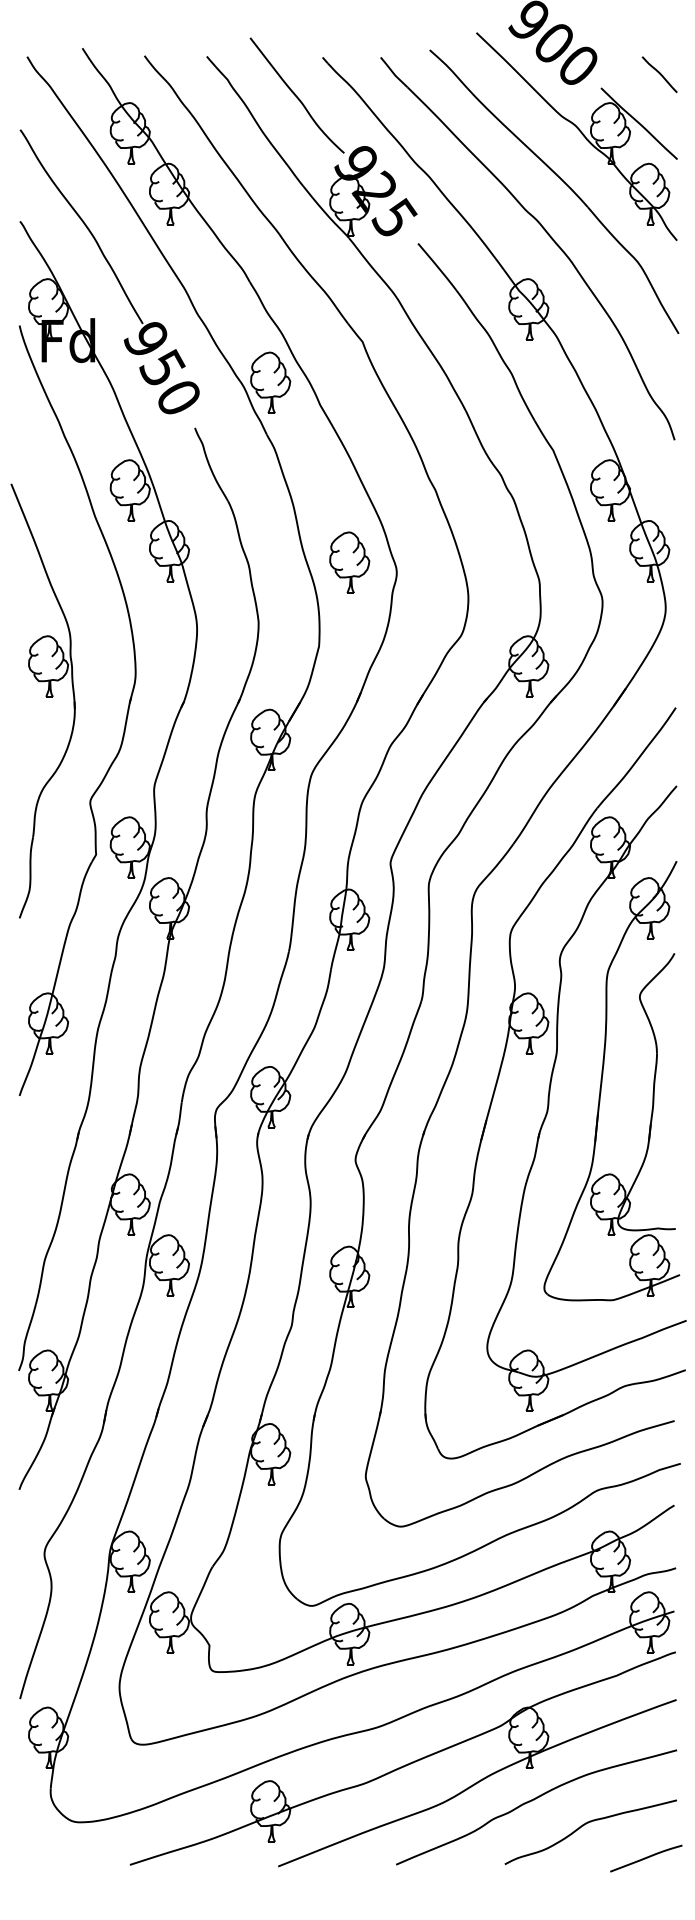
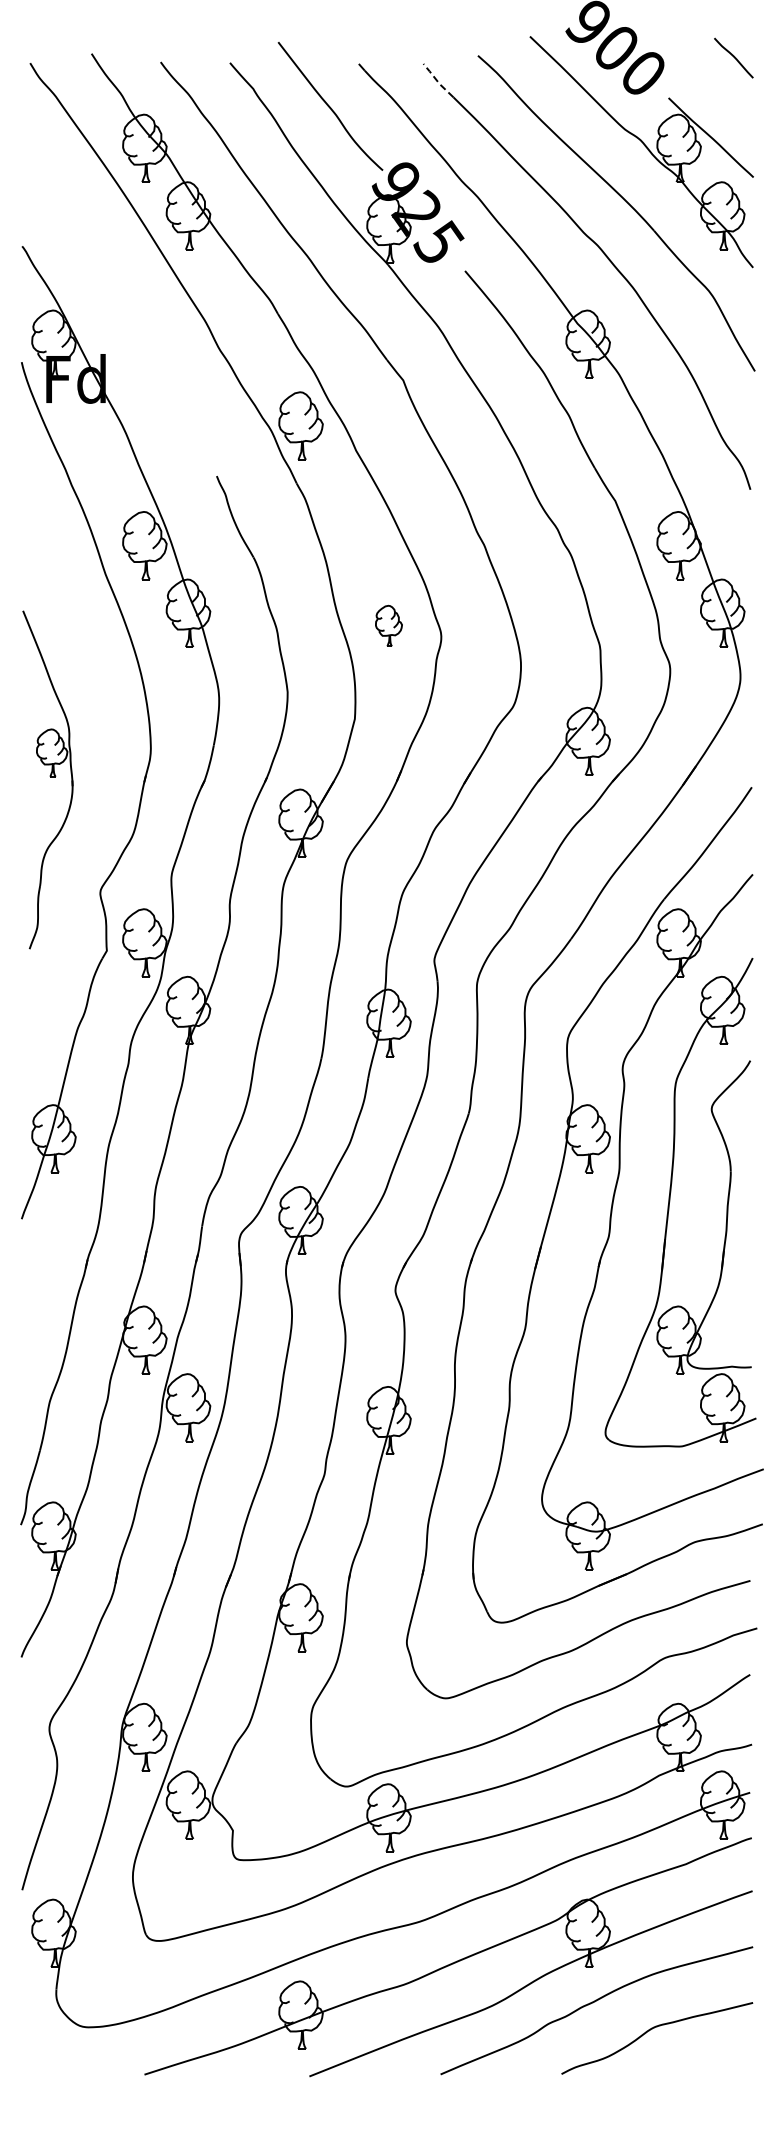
line: (393, 73) -> (437, 81), solid -> dashed
curve: (659, 74) -> (733, 57), moved
part: (109, 271) -> (121, 302), removed
part: (349, 562) -> (388, 625), size x0.6
part: (42, 700) -> (47, 779), size x0.7
curve: (645, 1858) -> (718, 2067), removed

